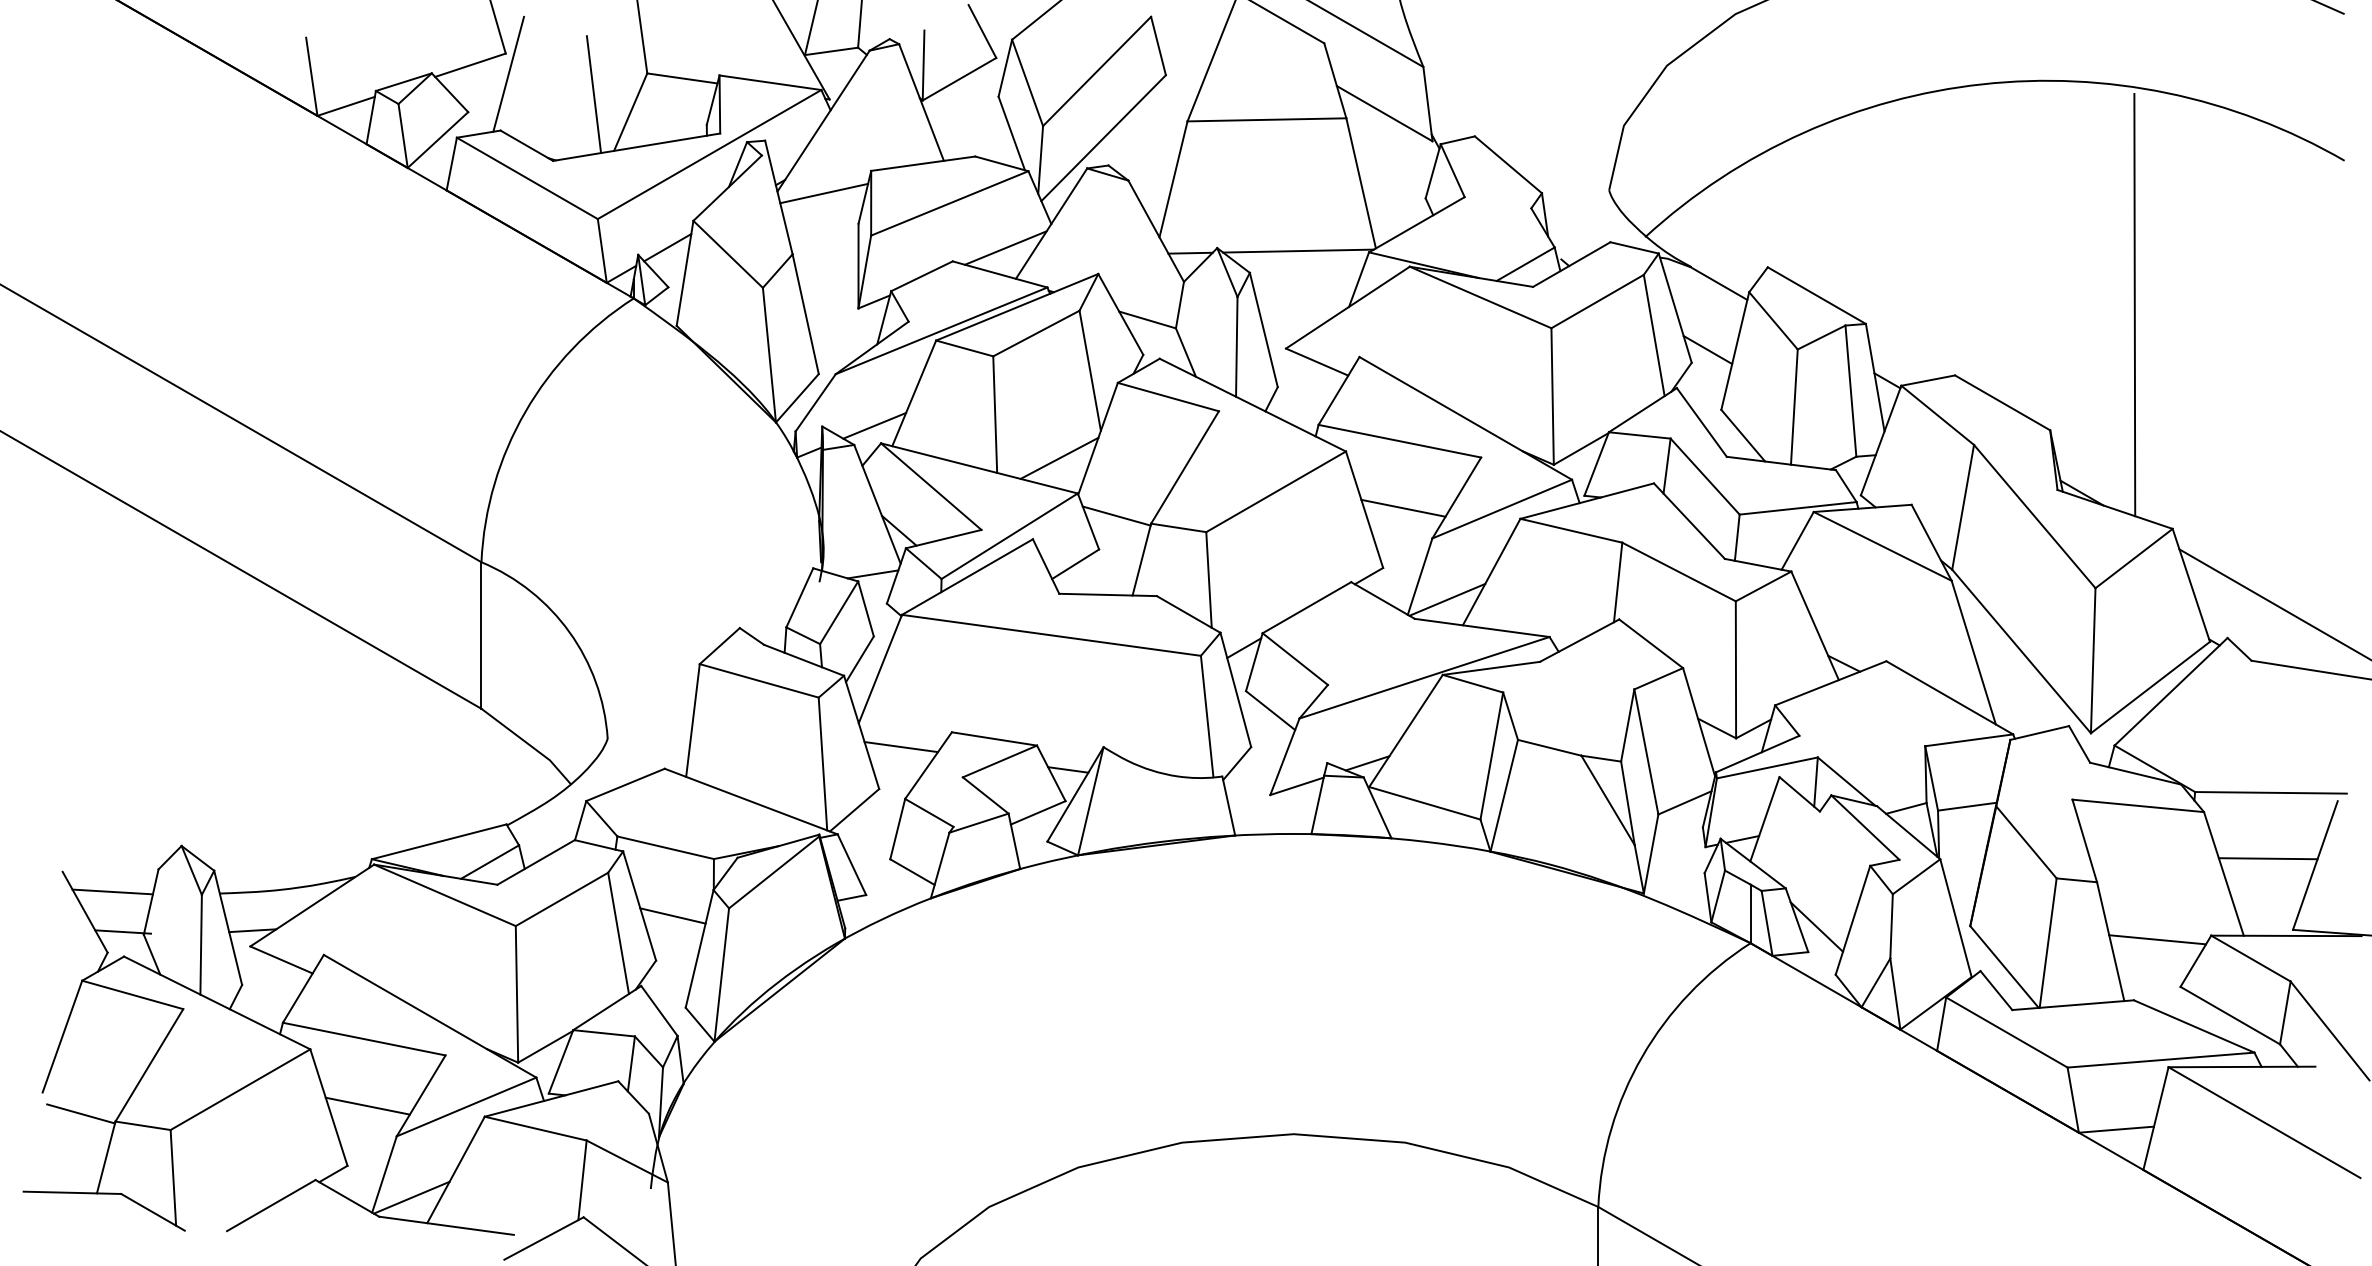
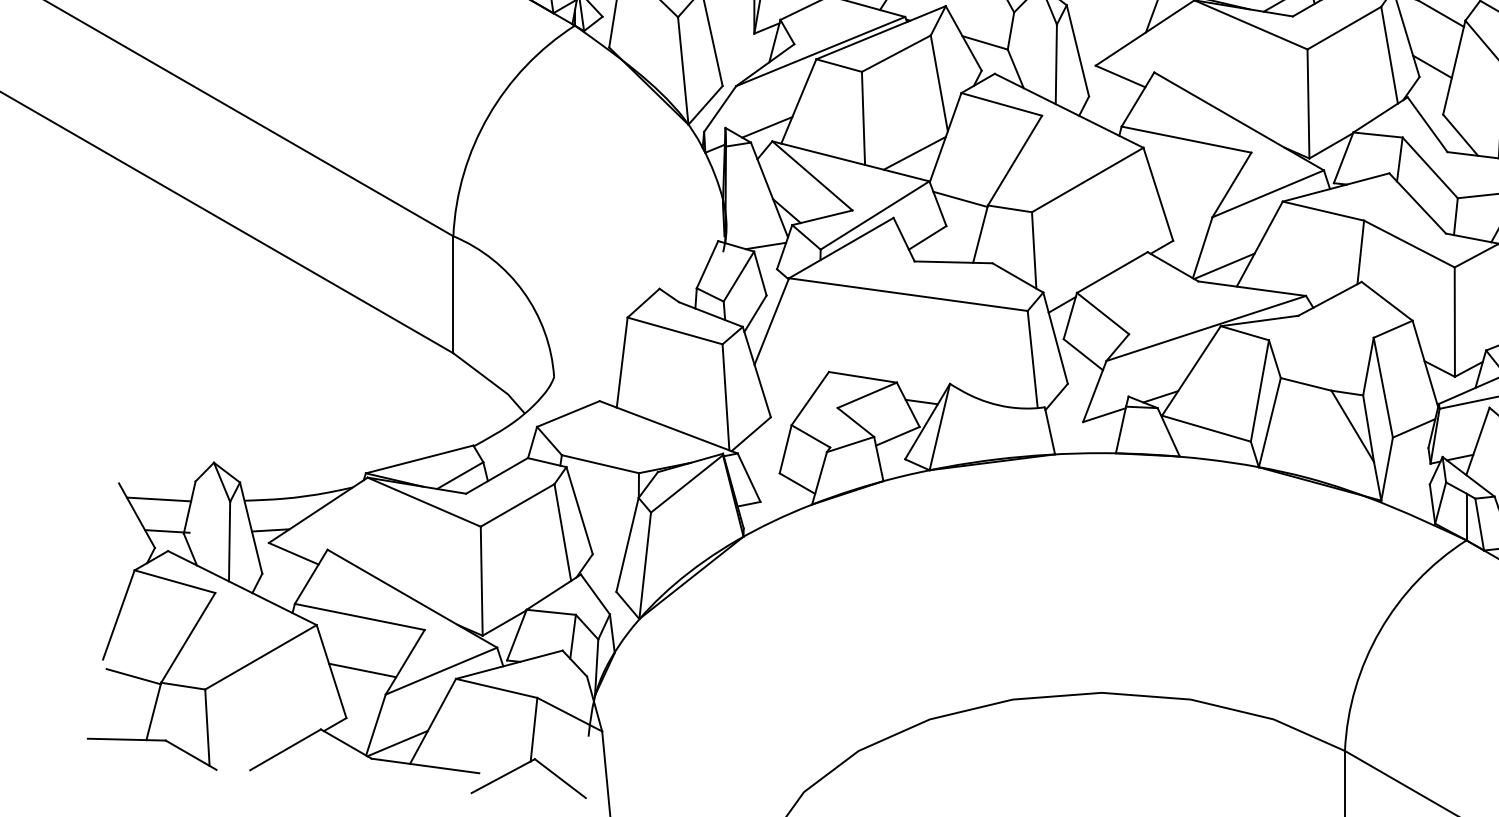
line: (1403, 507) -> (1189, 192), removed
line: (901, 747) -> (788, 384), removed
line: (672, 915) -> (605, 518), removed

